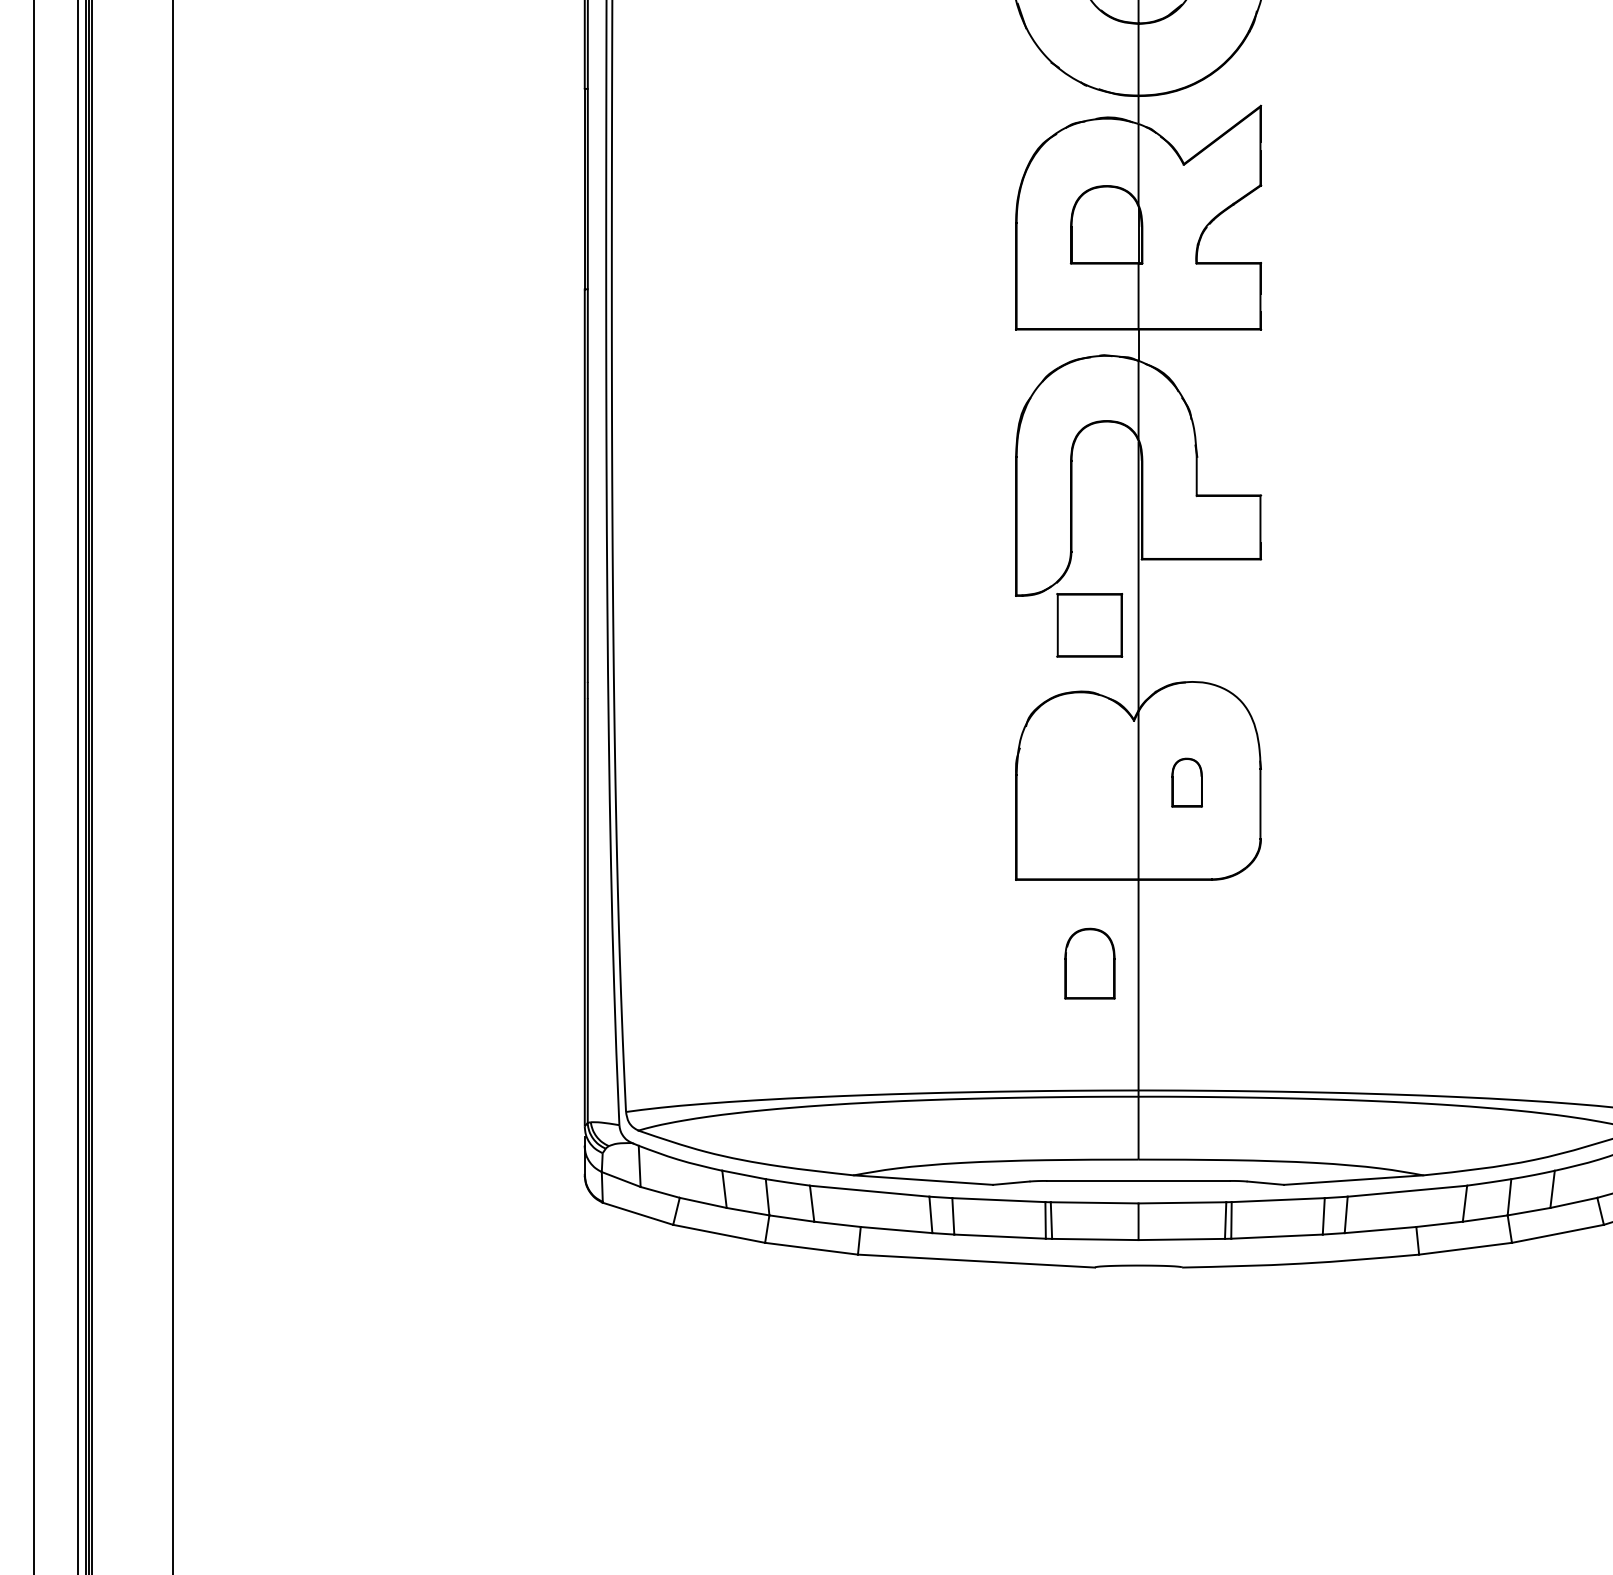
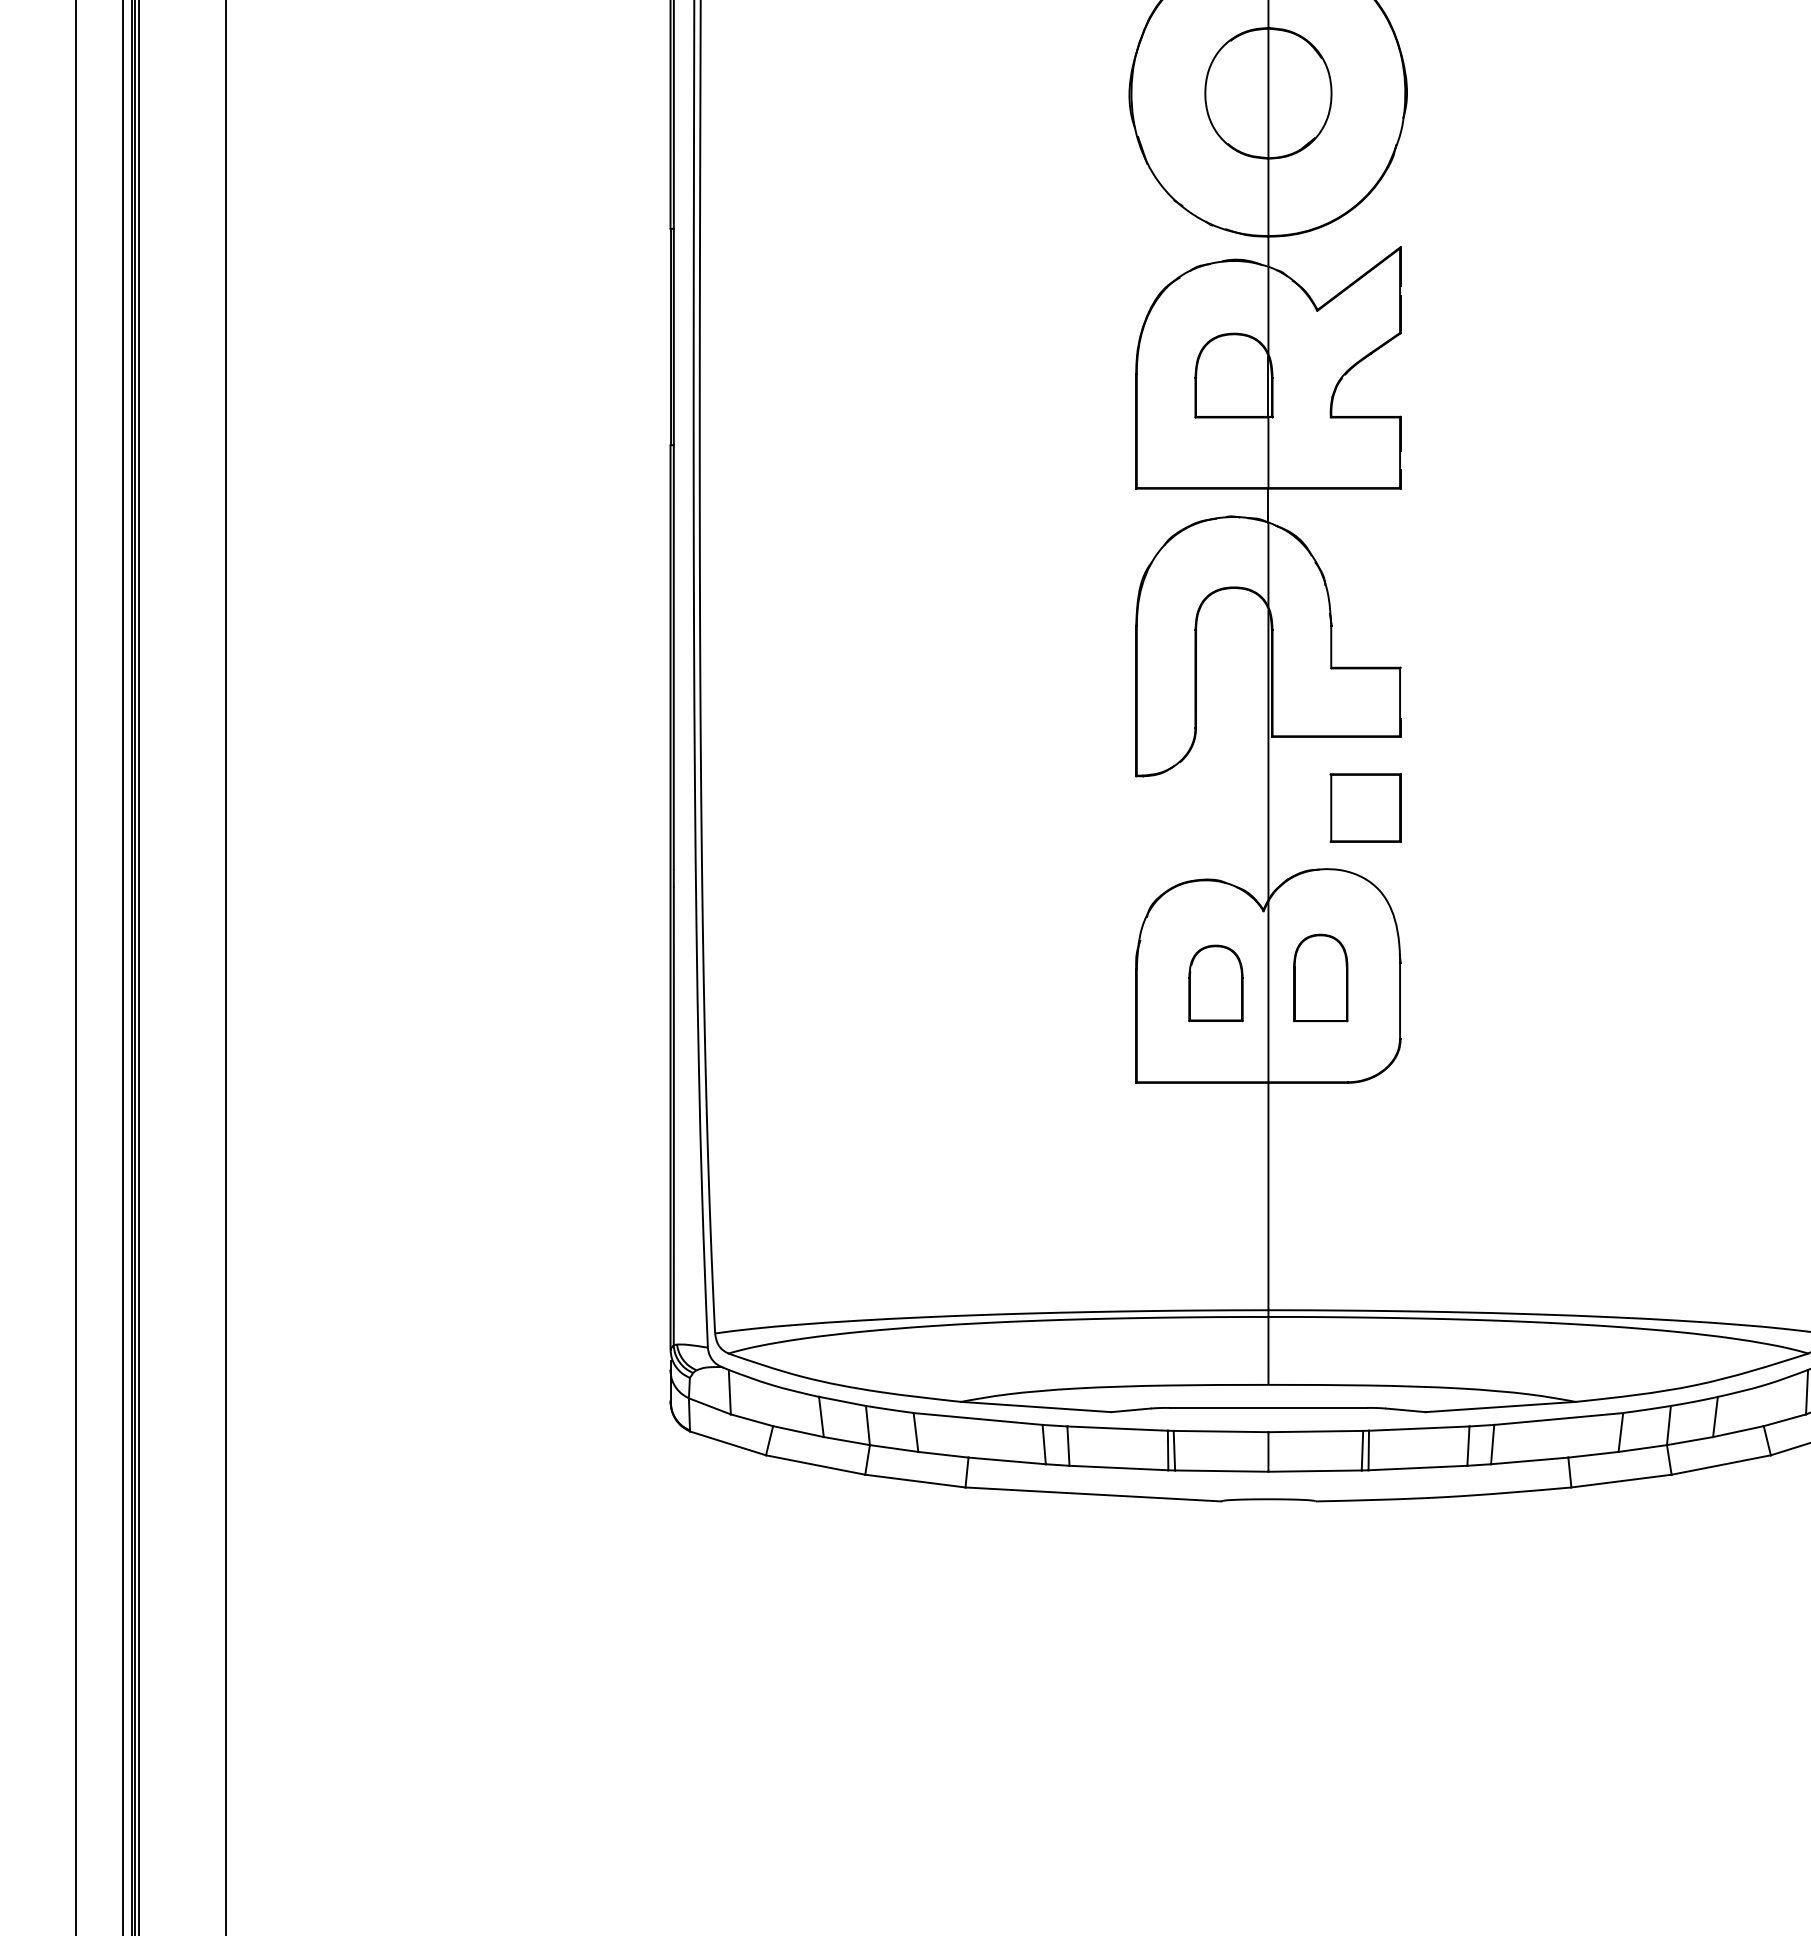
part: (1089, 624) -> (1365, 807), moved
part: (1186, 782) -> (1320, 977), size x1.67
part: (1089, 963) -> (1215, 983), moved

